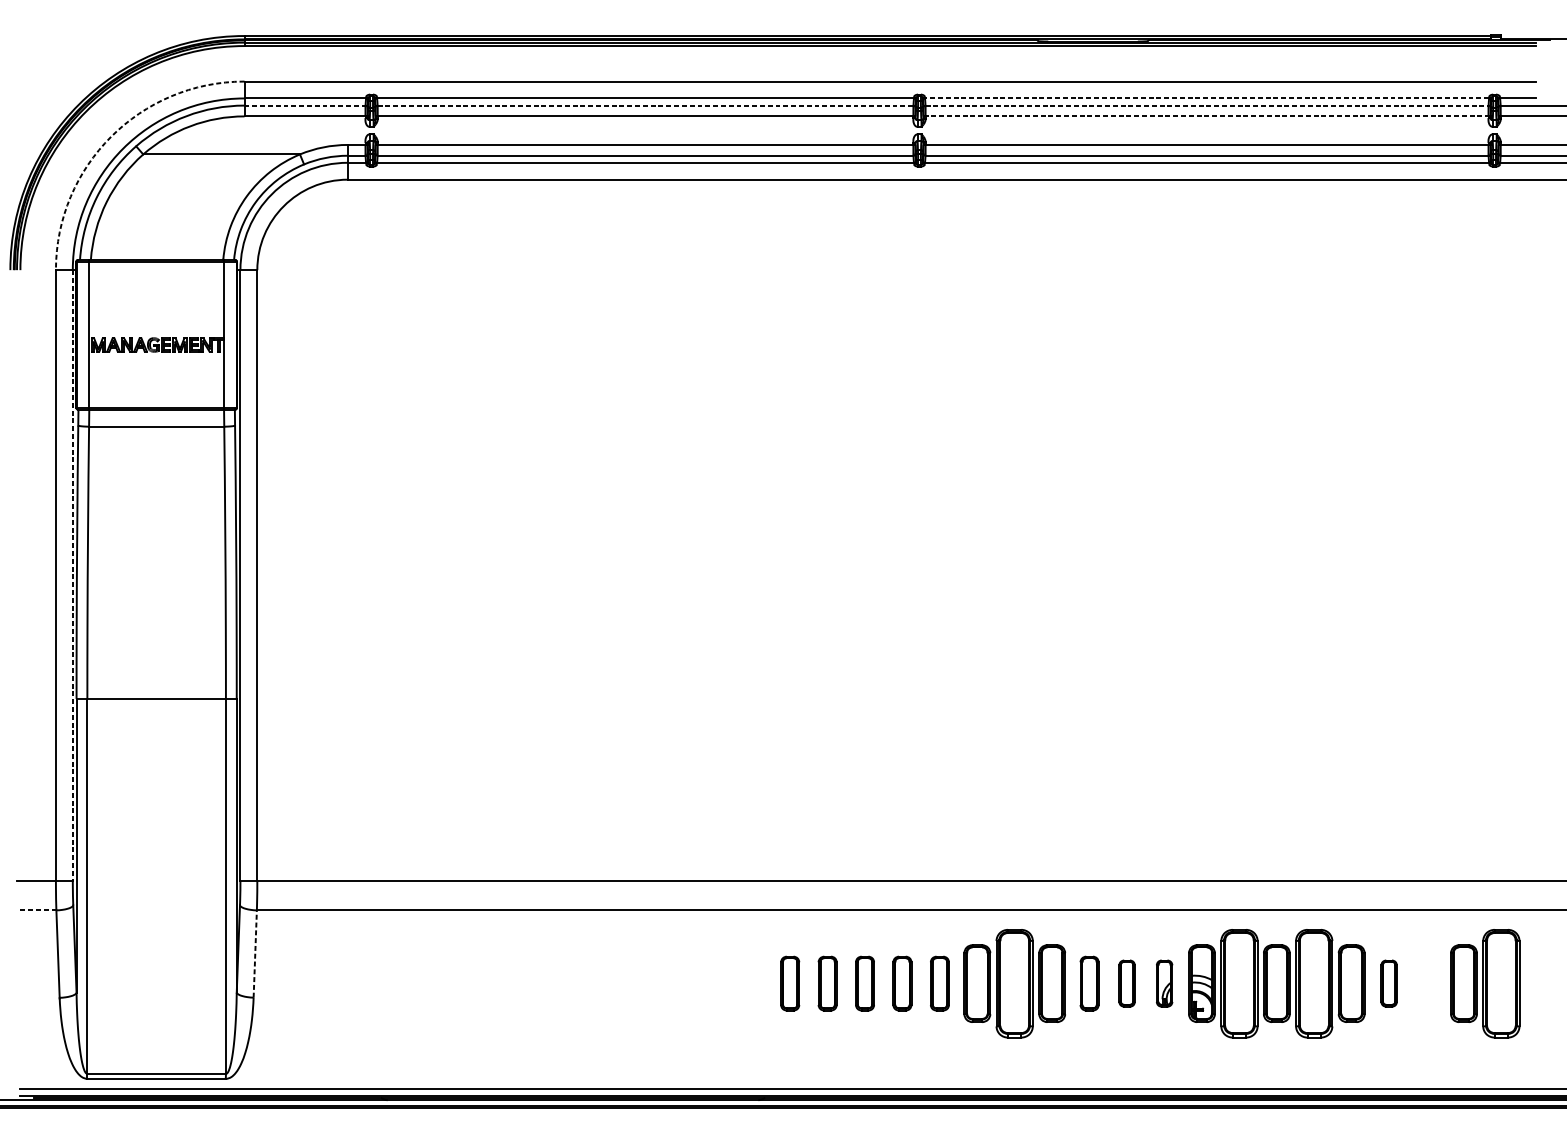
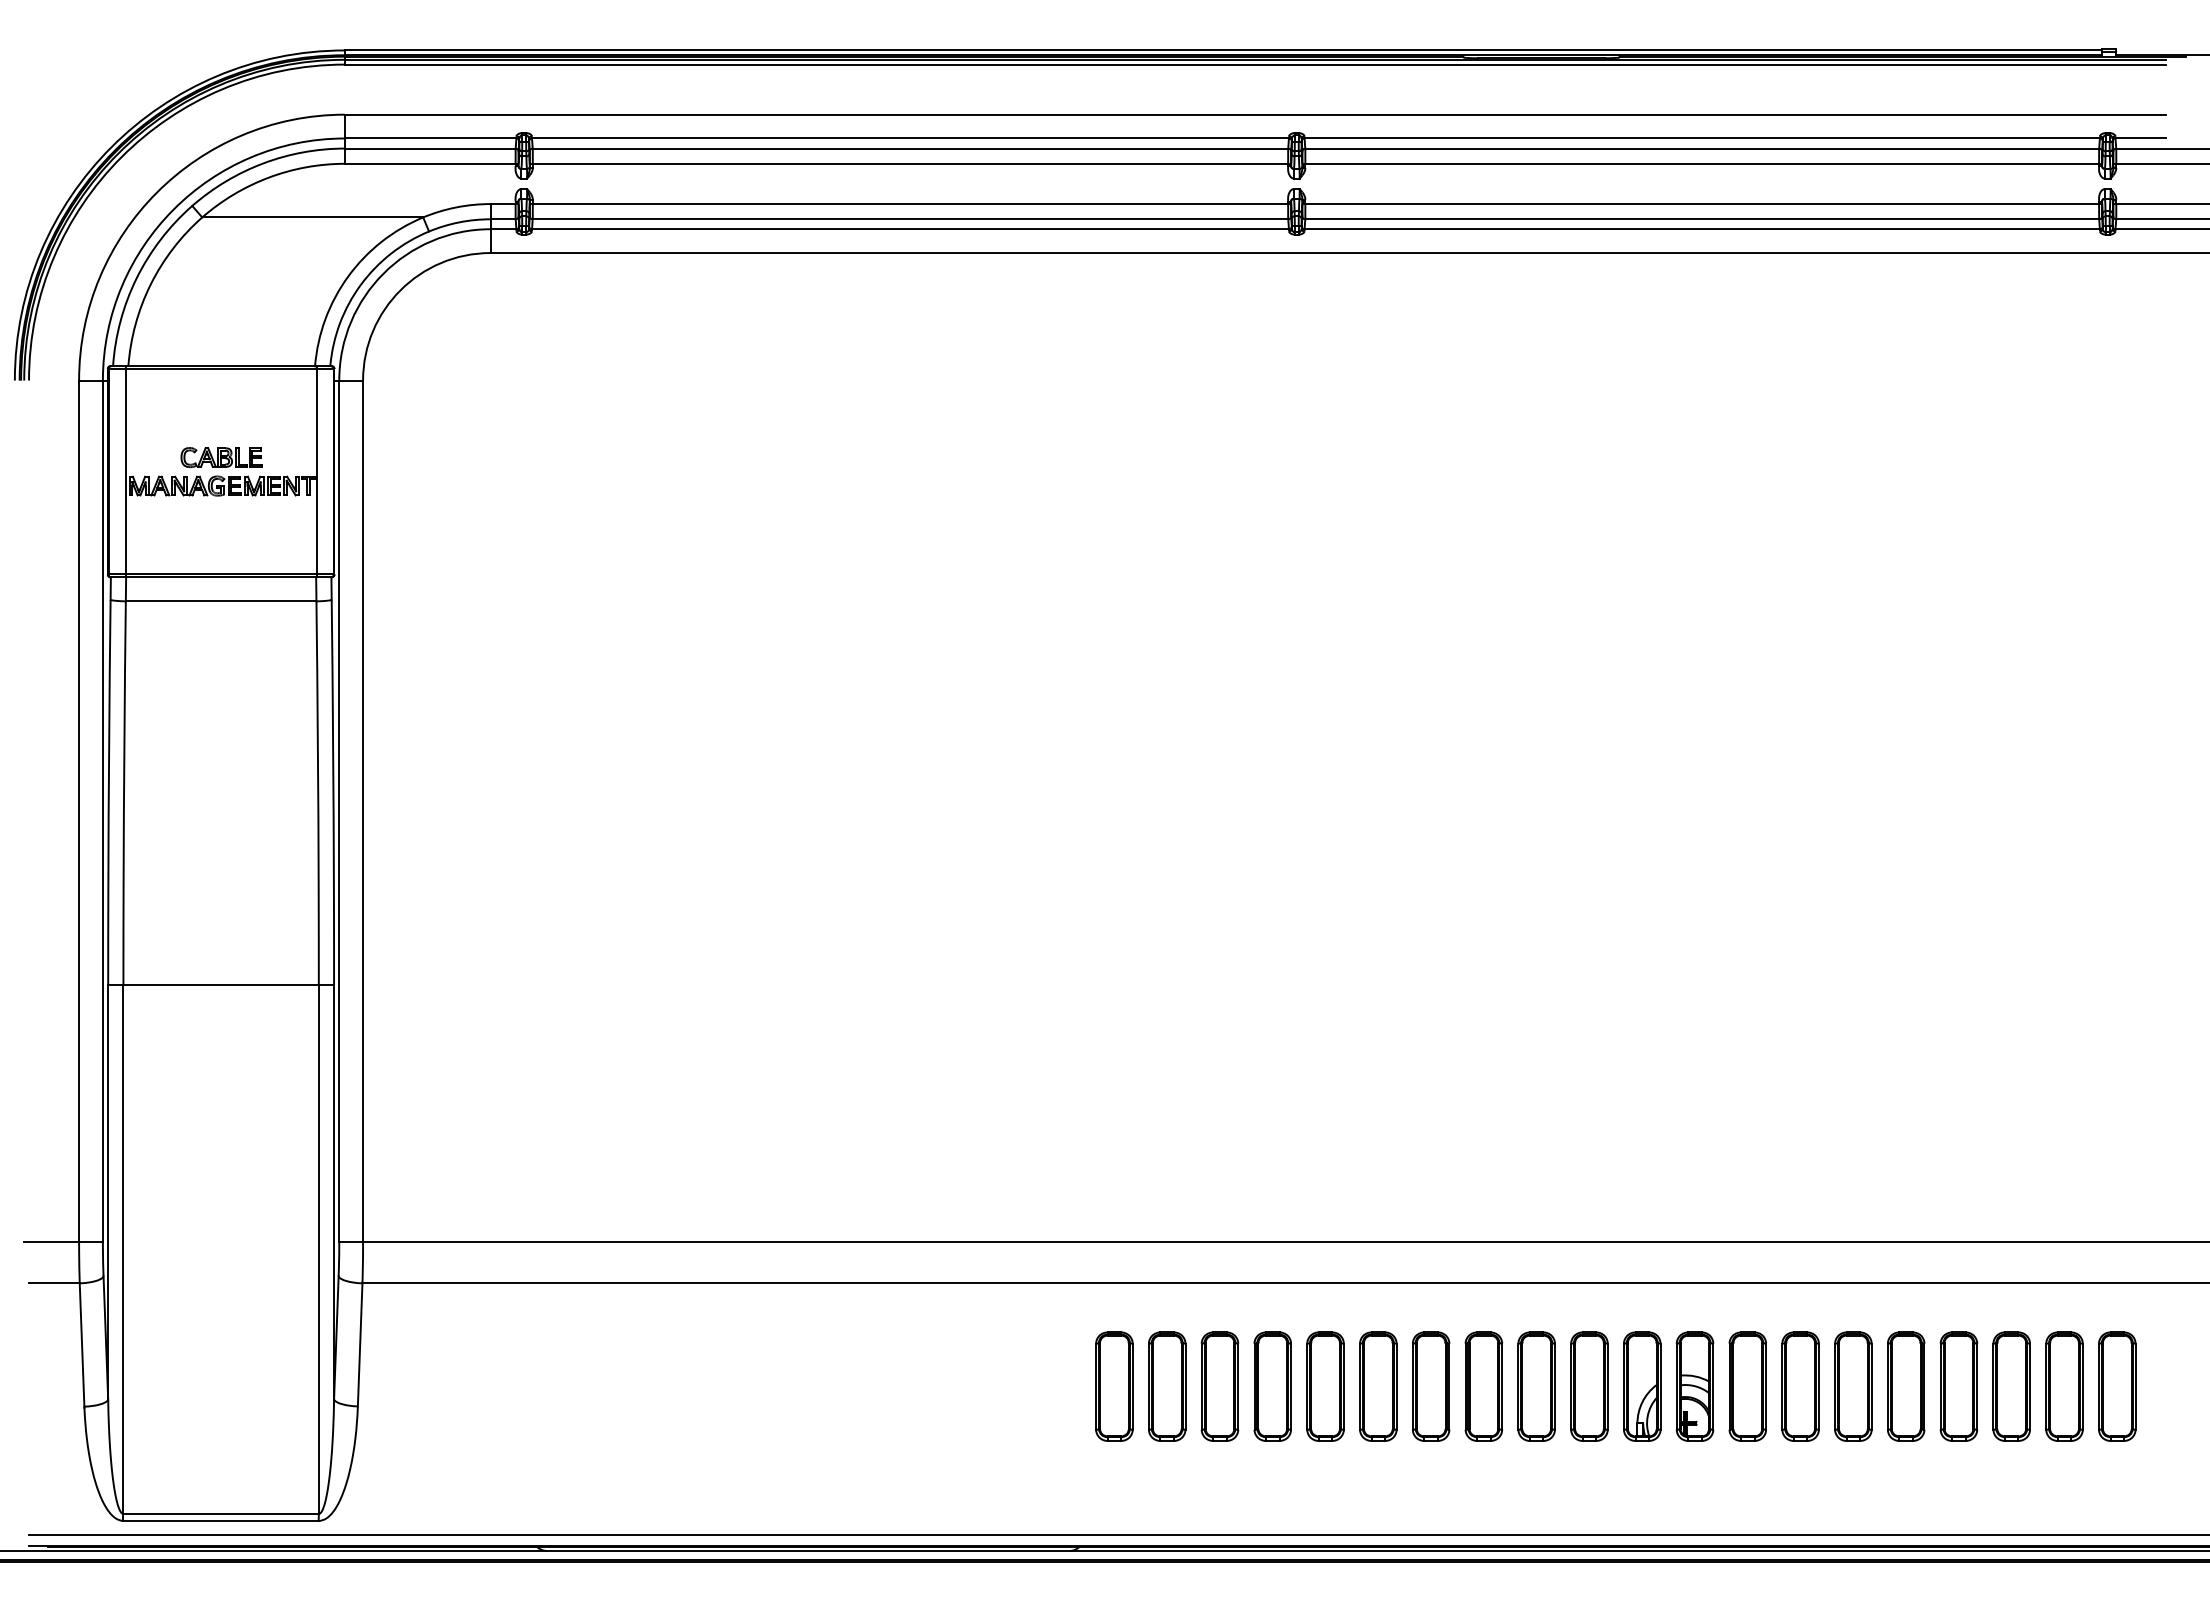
line: (1207, 98) -> (1702, 138), dashed -> solid
line: (305, 105) -> (430, 148), dashed -> solid
line: (645, 105) -> (910, 148), dashed -> solid
line: (1207, 105) -> (1702, 148), dashed -> solid
line: (1207, 116) -> (1702, 163), dashed -> solid
arc: (110, 136) -> (156, 192), dashed -> solid
part: (156, 324) -> (221, 457), added
line: (72, 575) -> (102, 811), dashed -> solid
line: (38, 910) -> (54, 1283), dashed -> solid
line: (255, 953) -> (360, 1344), dashed -> solid
part: (790, 983) -> (1114, 1386), size x1.43
part: (827, 983) -> (1167, 1386), size x1.43
part: (864, 983) -> (1219, 1386), size x1.43
part: (902, 983) -> (1272, 1386), size x1.43
part: (939, 983) -> (1325, 1386), size x1.43
part: (1015, 983) -> (1431, 1386), size x0.71
part: (1089, 983) -> (1536, 1386), size x1.43
part: (1127, 983) -> (1589, 1386), size x1.67
part: (1164, 983) -> (1642, 1386), size x1.67
part: (1239, 983) -> (1747, 1386), size x0.71
part: (1314, 983) -> (1853, 1386), size x0.71
part: (1388, 983) -> (1958, 1386), size x1.67
part: (1426, 983) -> (2011, 1386), added
part: (1501, 983) -> (2117, 1386), size x0.71

